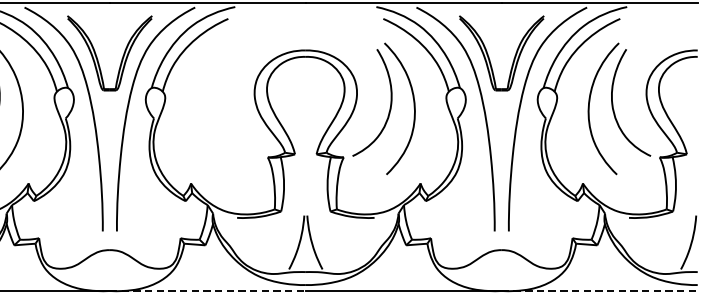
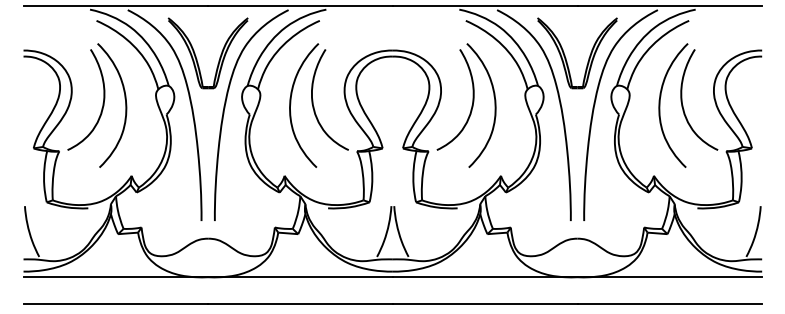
part: (226, 108) -> (318, 105), added
line: (208, 291) -> (301, 277), dashed -> solid
line: (600, 291) -> (670, 277), dashed -> solid

